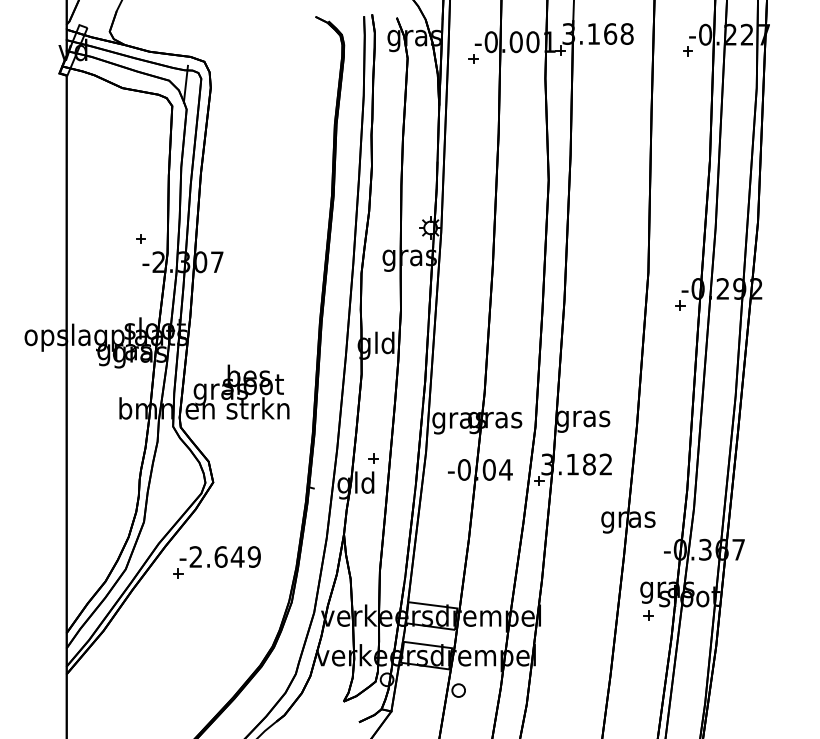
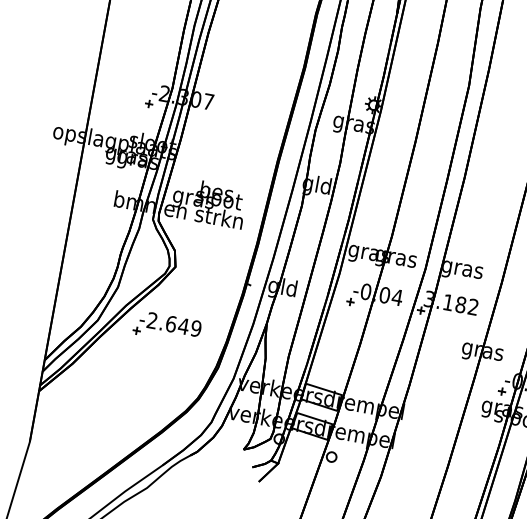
part: (140, 238) -> (148, 103), moved
part: (373, 458) -> (350, 301), moved
part: (648, 615) -> (501, 391), moved

